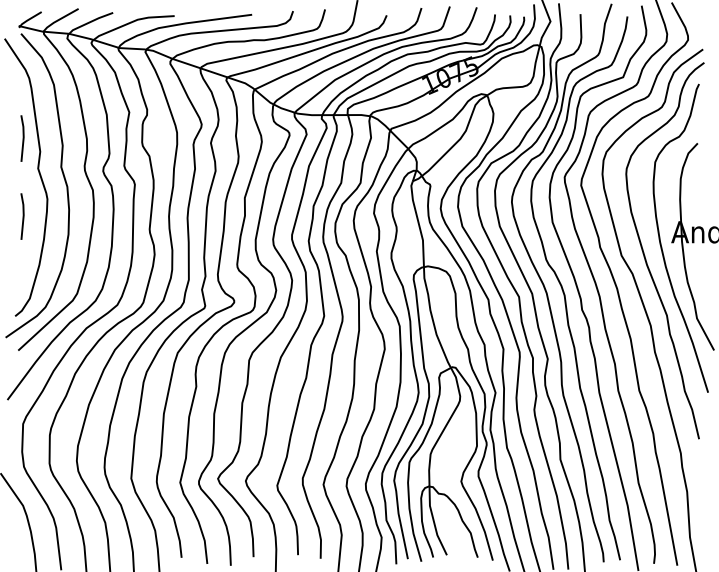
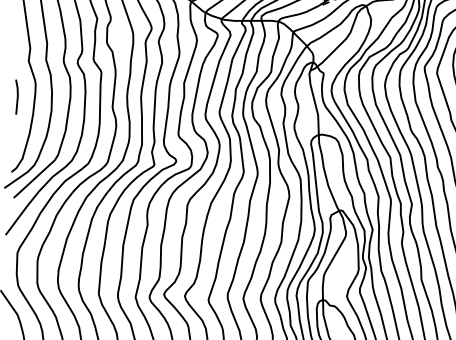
part: (22, 138) -> (16, 38), removed

